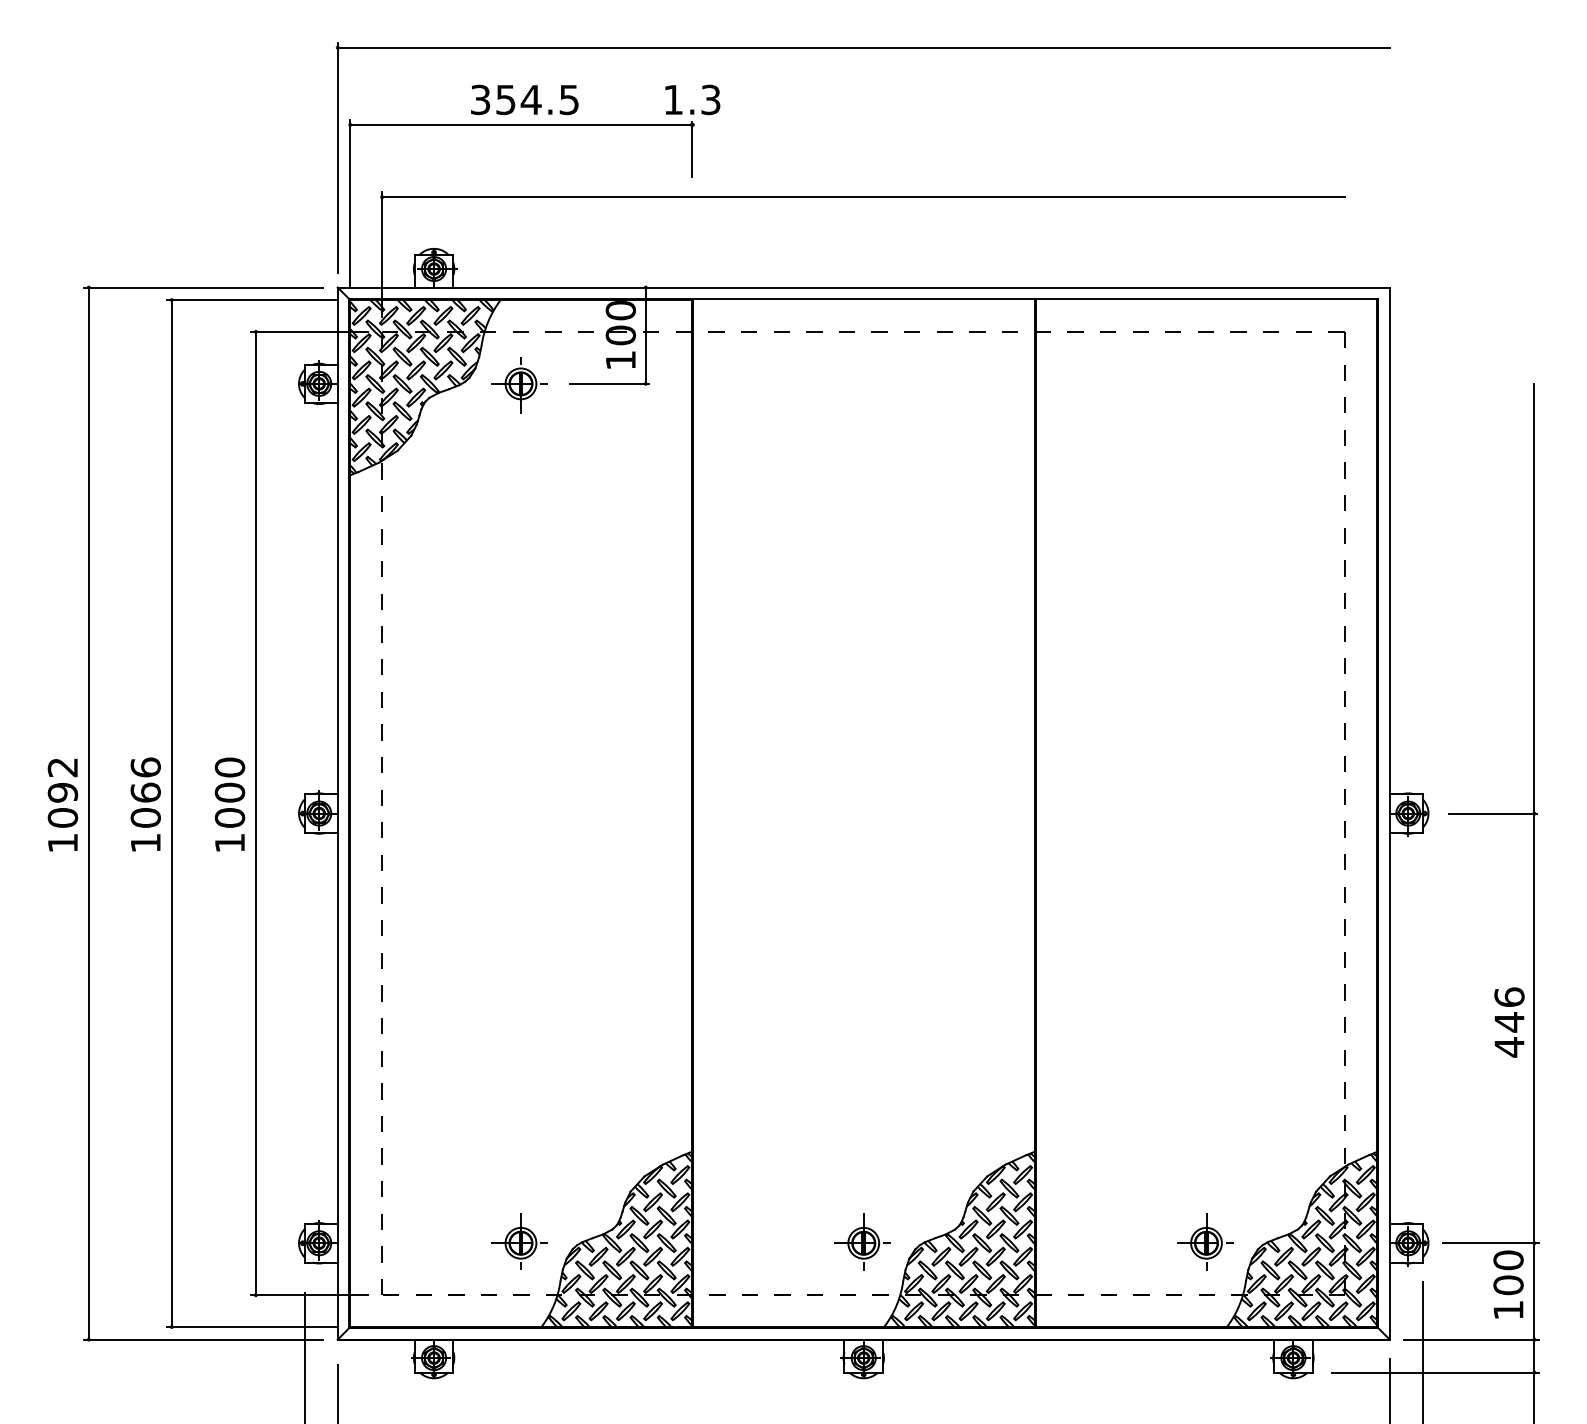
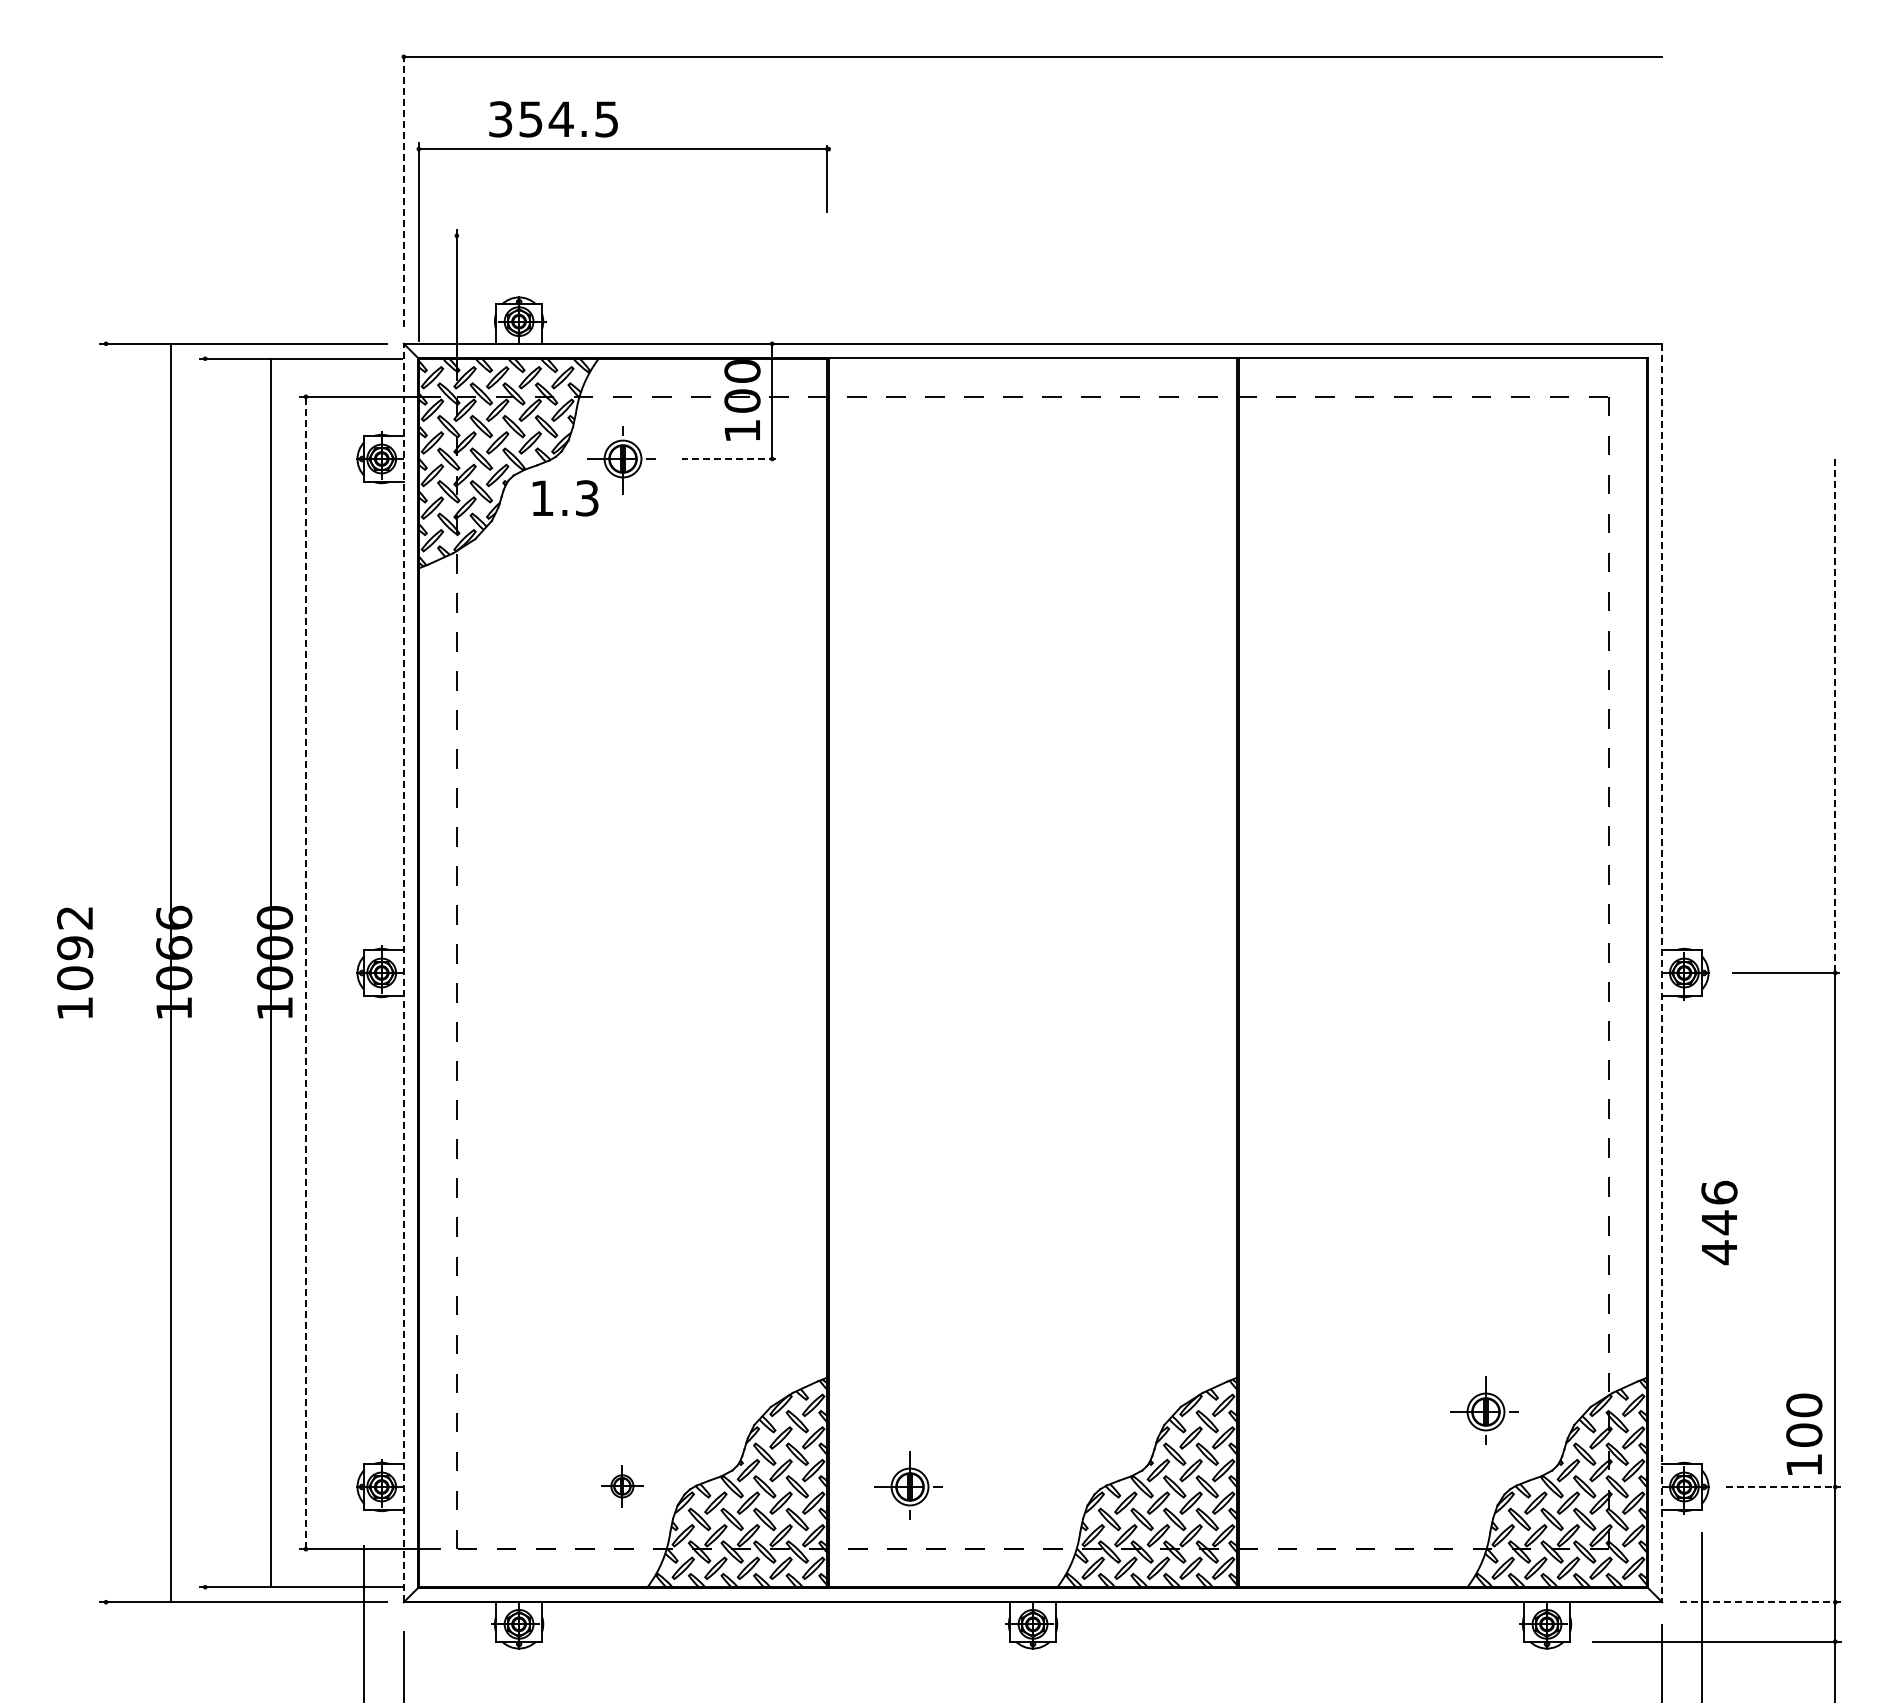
text: (524, 100) -> (553, 119), moved
text: (692, 100) -> (565, 498), moved
line: (337, 157) -> (403, 188), solid -> dashed
line: (863, 197) -> (1032, 235), removed
line: (609, 384) -> (728, 459), solid -> dashed
line: (1534, 599) -> (1835, 716), solid -> dashed
line: (89, 813) -> (171, 972), moved
line: (171, 813) -> (271, 972), moved
line: (255, 813) -> (305, 972), solid -> dashed
line: (337, 813) -> (403, 972), solid -> dashed
line: (1389, 813) -> (1662, 973), solid -> dashed
text: (1509, 1022) -> (1719, 1222), moved
part: (519, 1242) -> (621, 1485), size x0.6
part: (862, 1242) -> (908, 1485), moved
part: (1205, 1242) -> (1484, 1410), moved
line: (1491, 1243) -> (1784, 1487), solid -> dashed
text: (1508, 1283) -> (1804, 1433), moved
line: (1471, 1339) -> (1760, 1602), solid -> dashed

